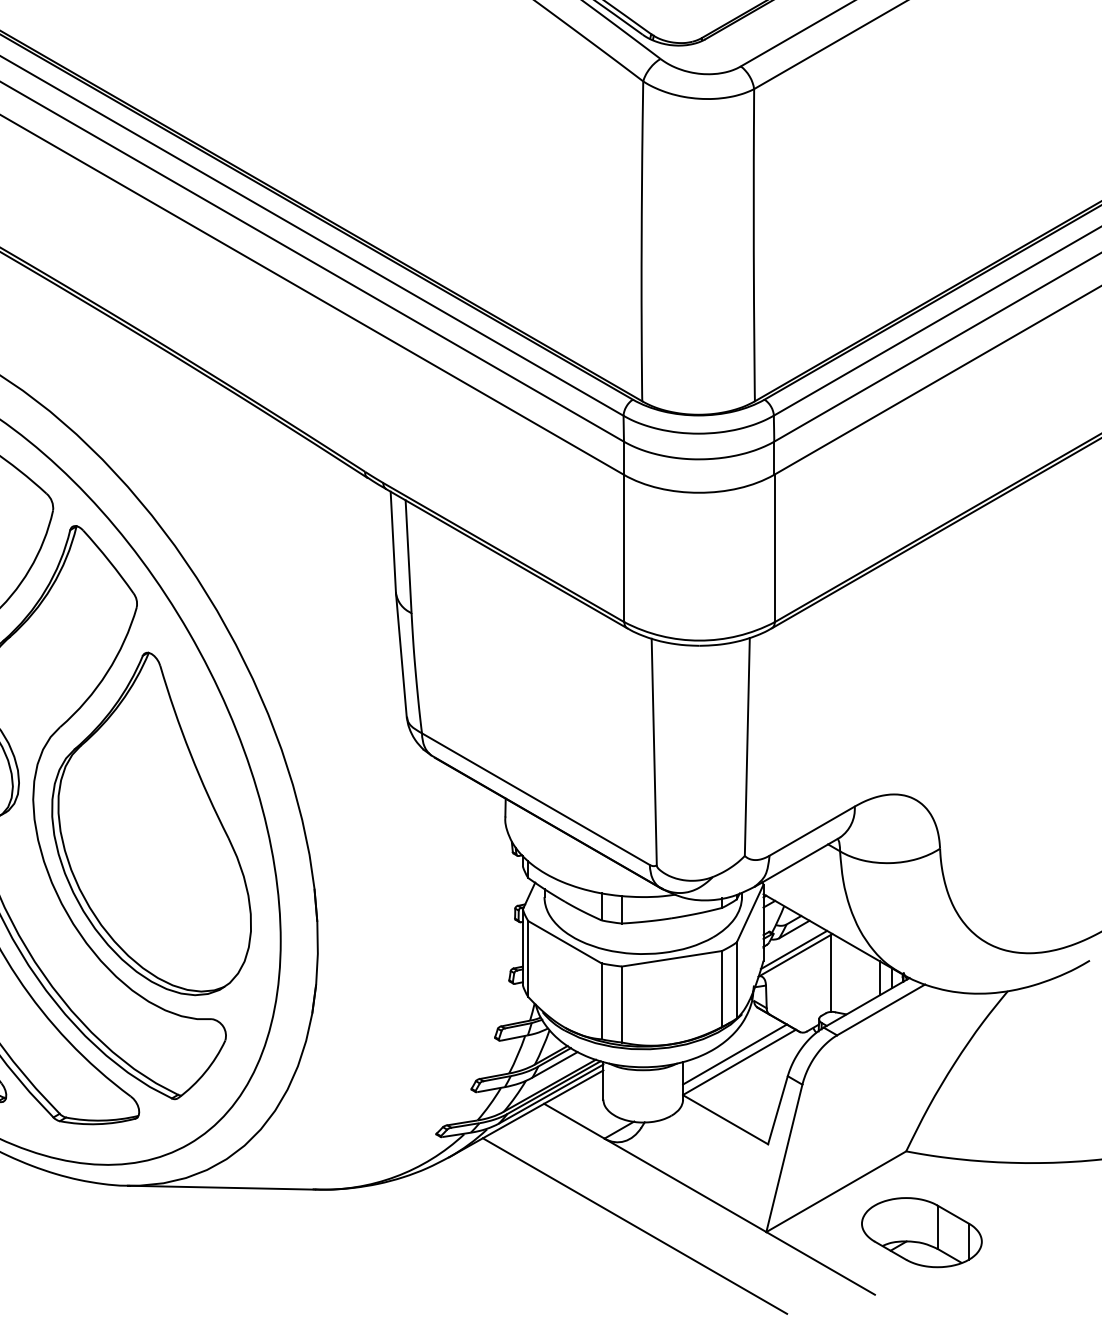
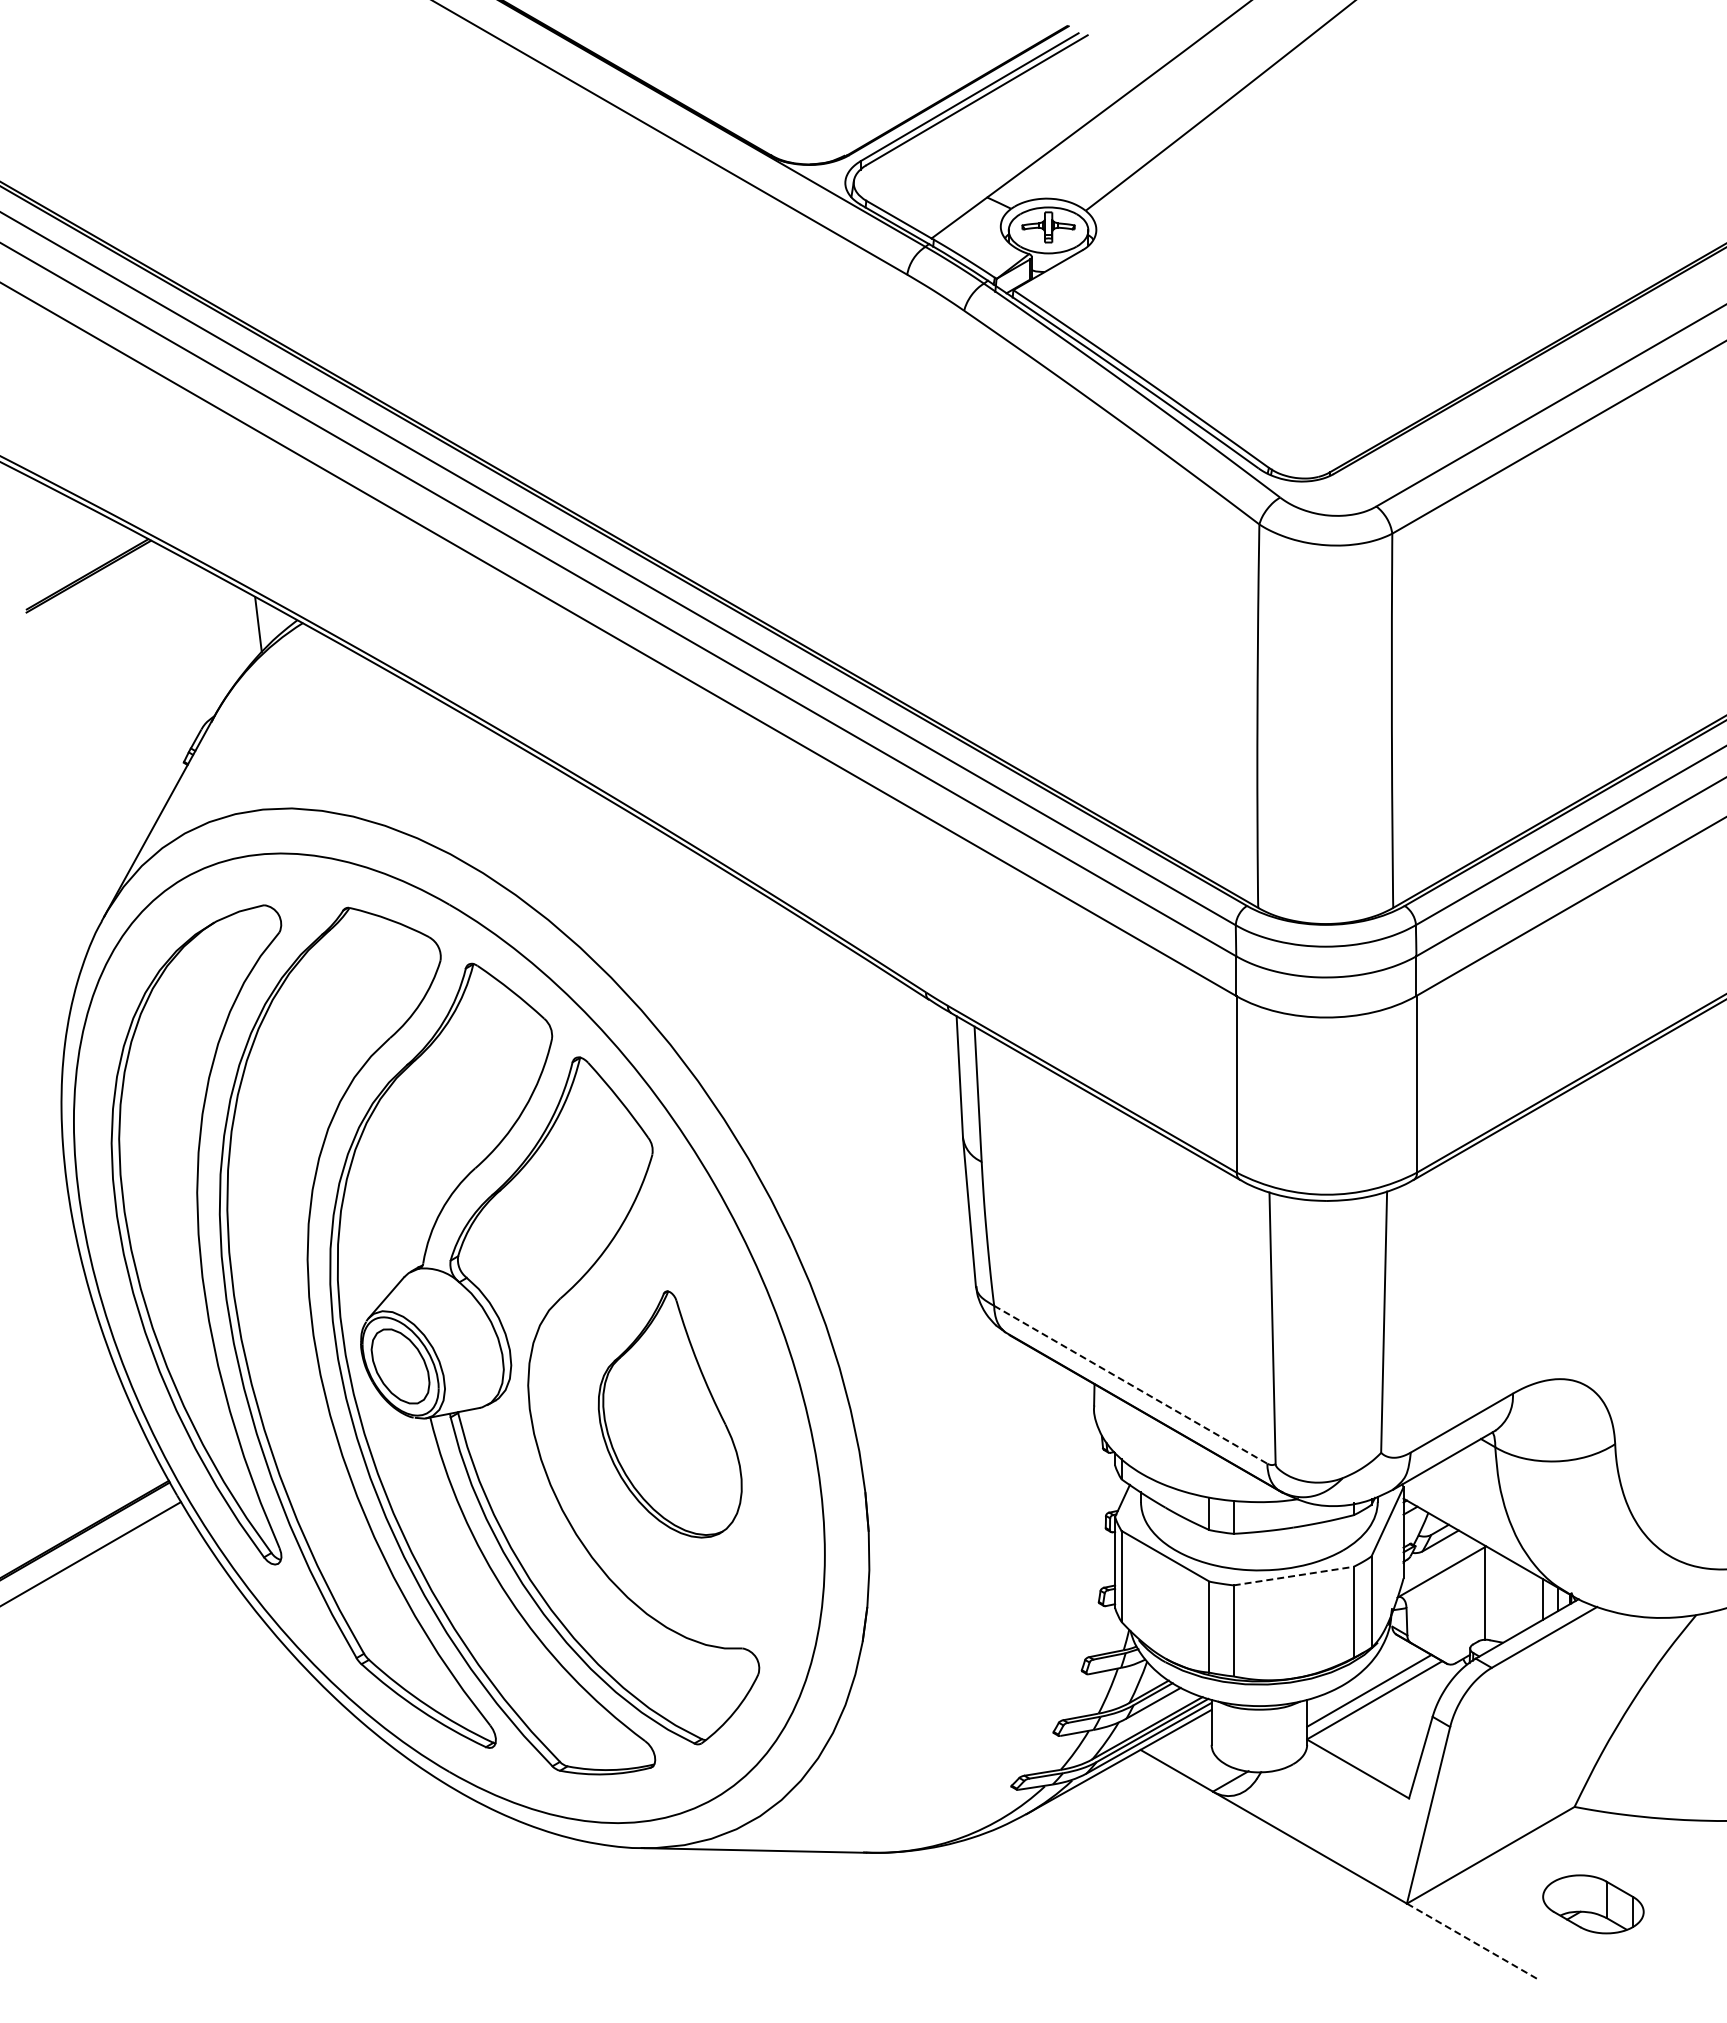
line: (535, 798) -> (1130, 1384), solid -> dashed
part: (151, 823) -> (670, 1414), size x0.6
line: (793, 949) -> (1439, 1565), removed
line: (671, 959) -> (1293, 1576), solid -> dashed
line: (635, 1226) -> (1249, 1896), removed
part: (922, 1232) -> (1593, 1904), size x0.7
line: (821, 1263) -> (1472, 1941), solid -> dashed

